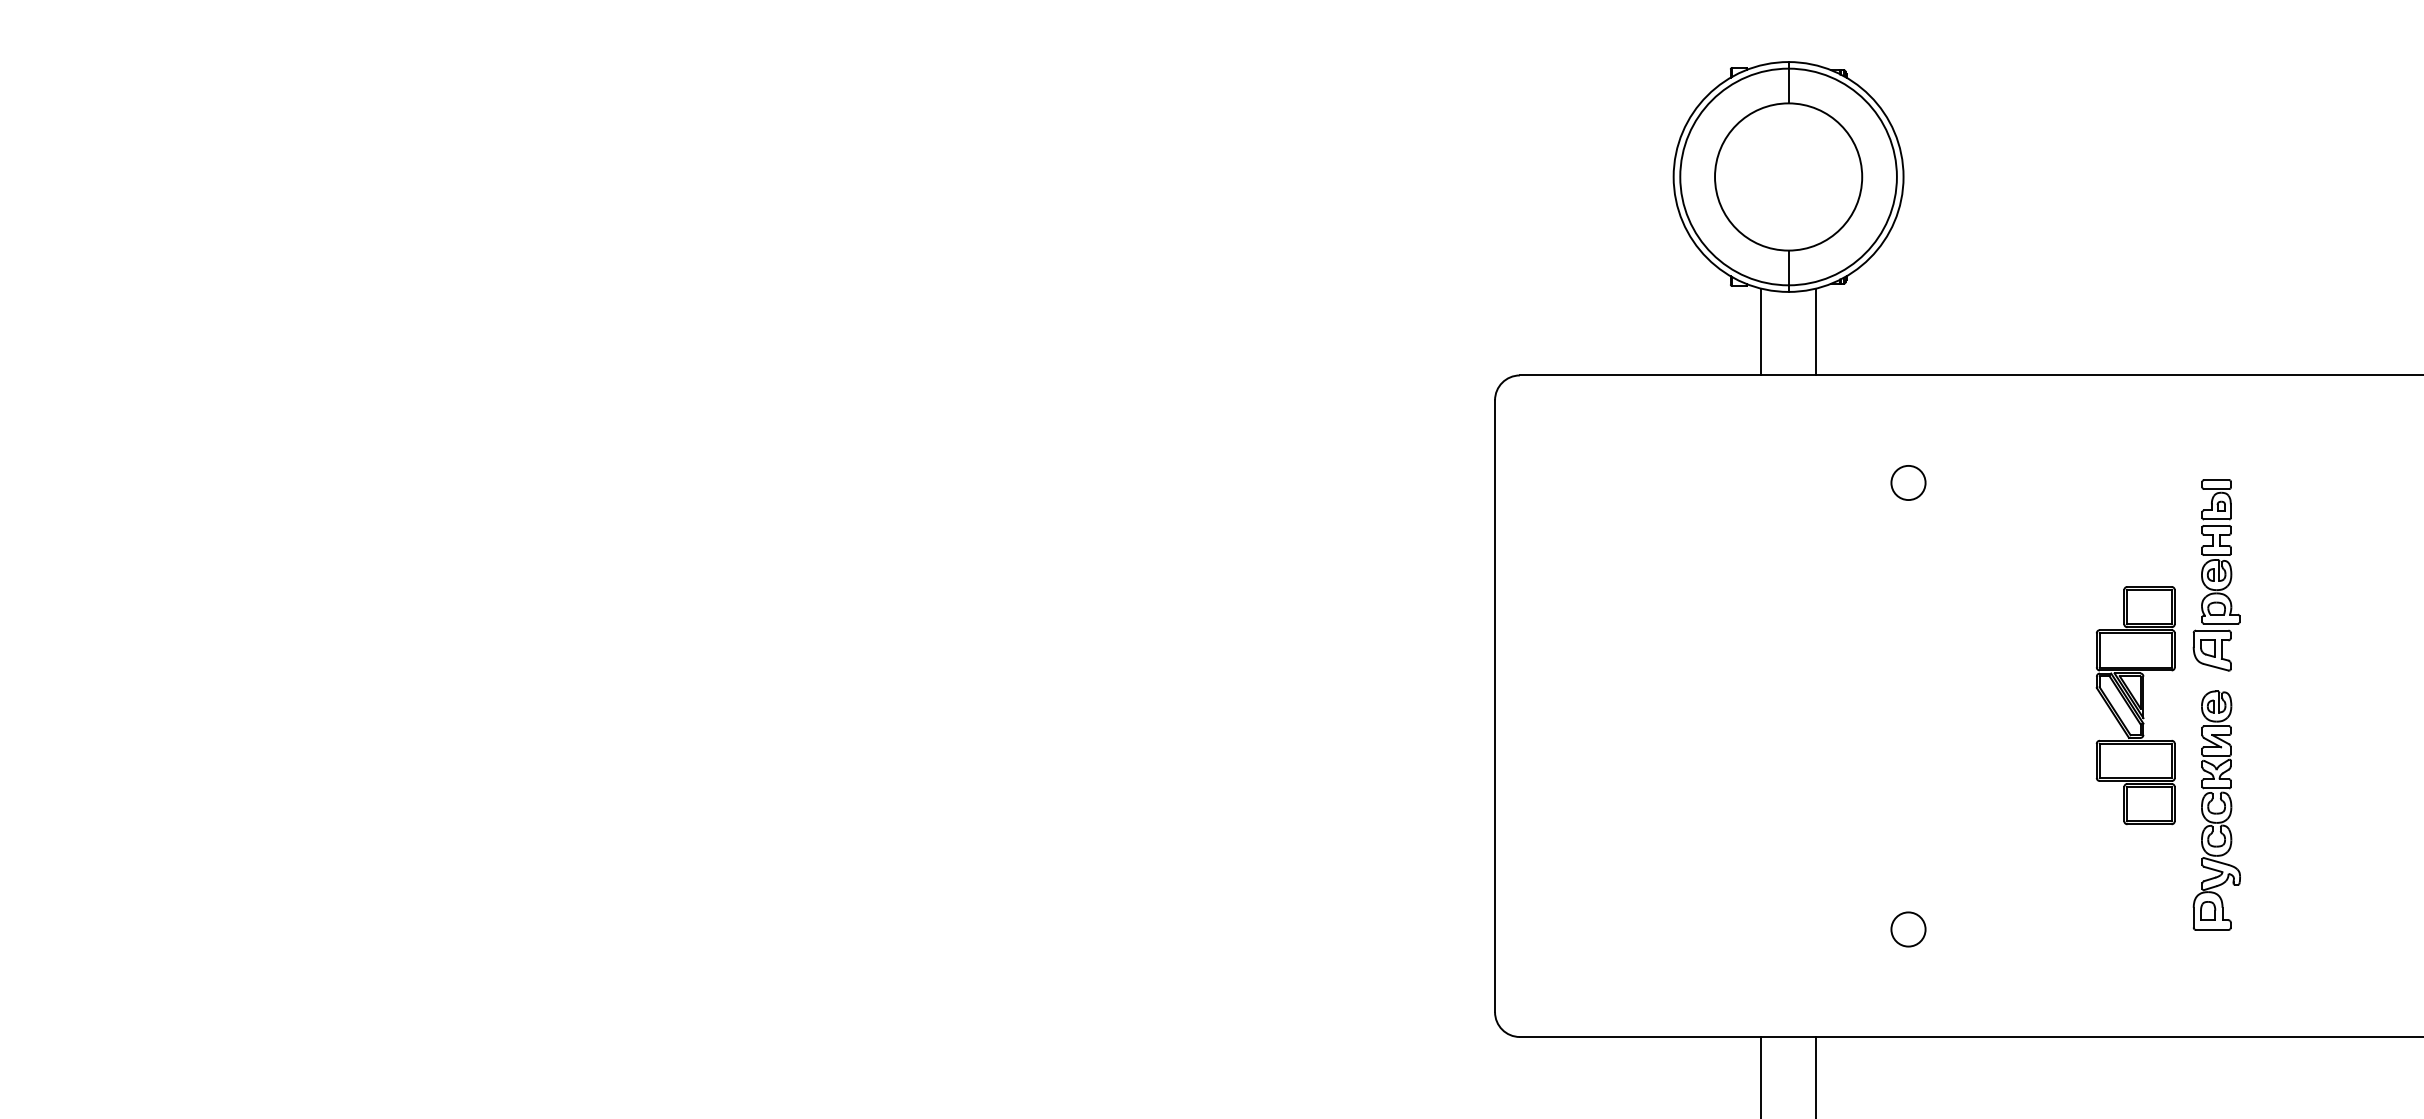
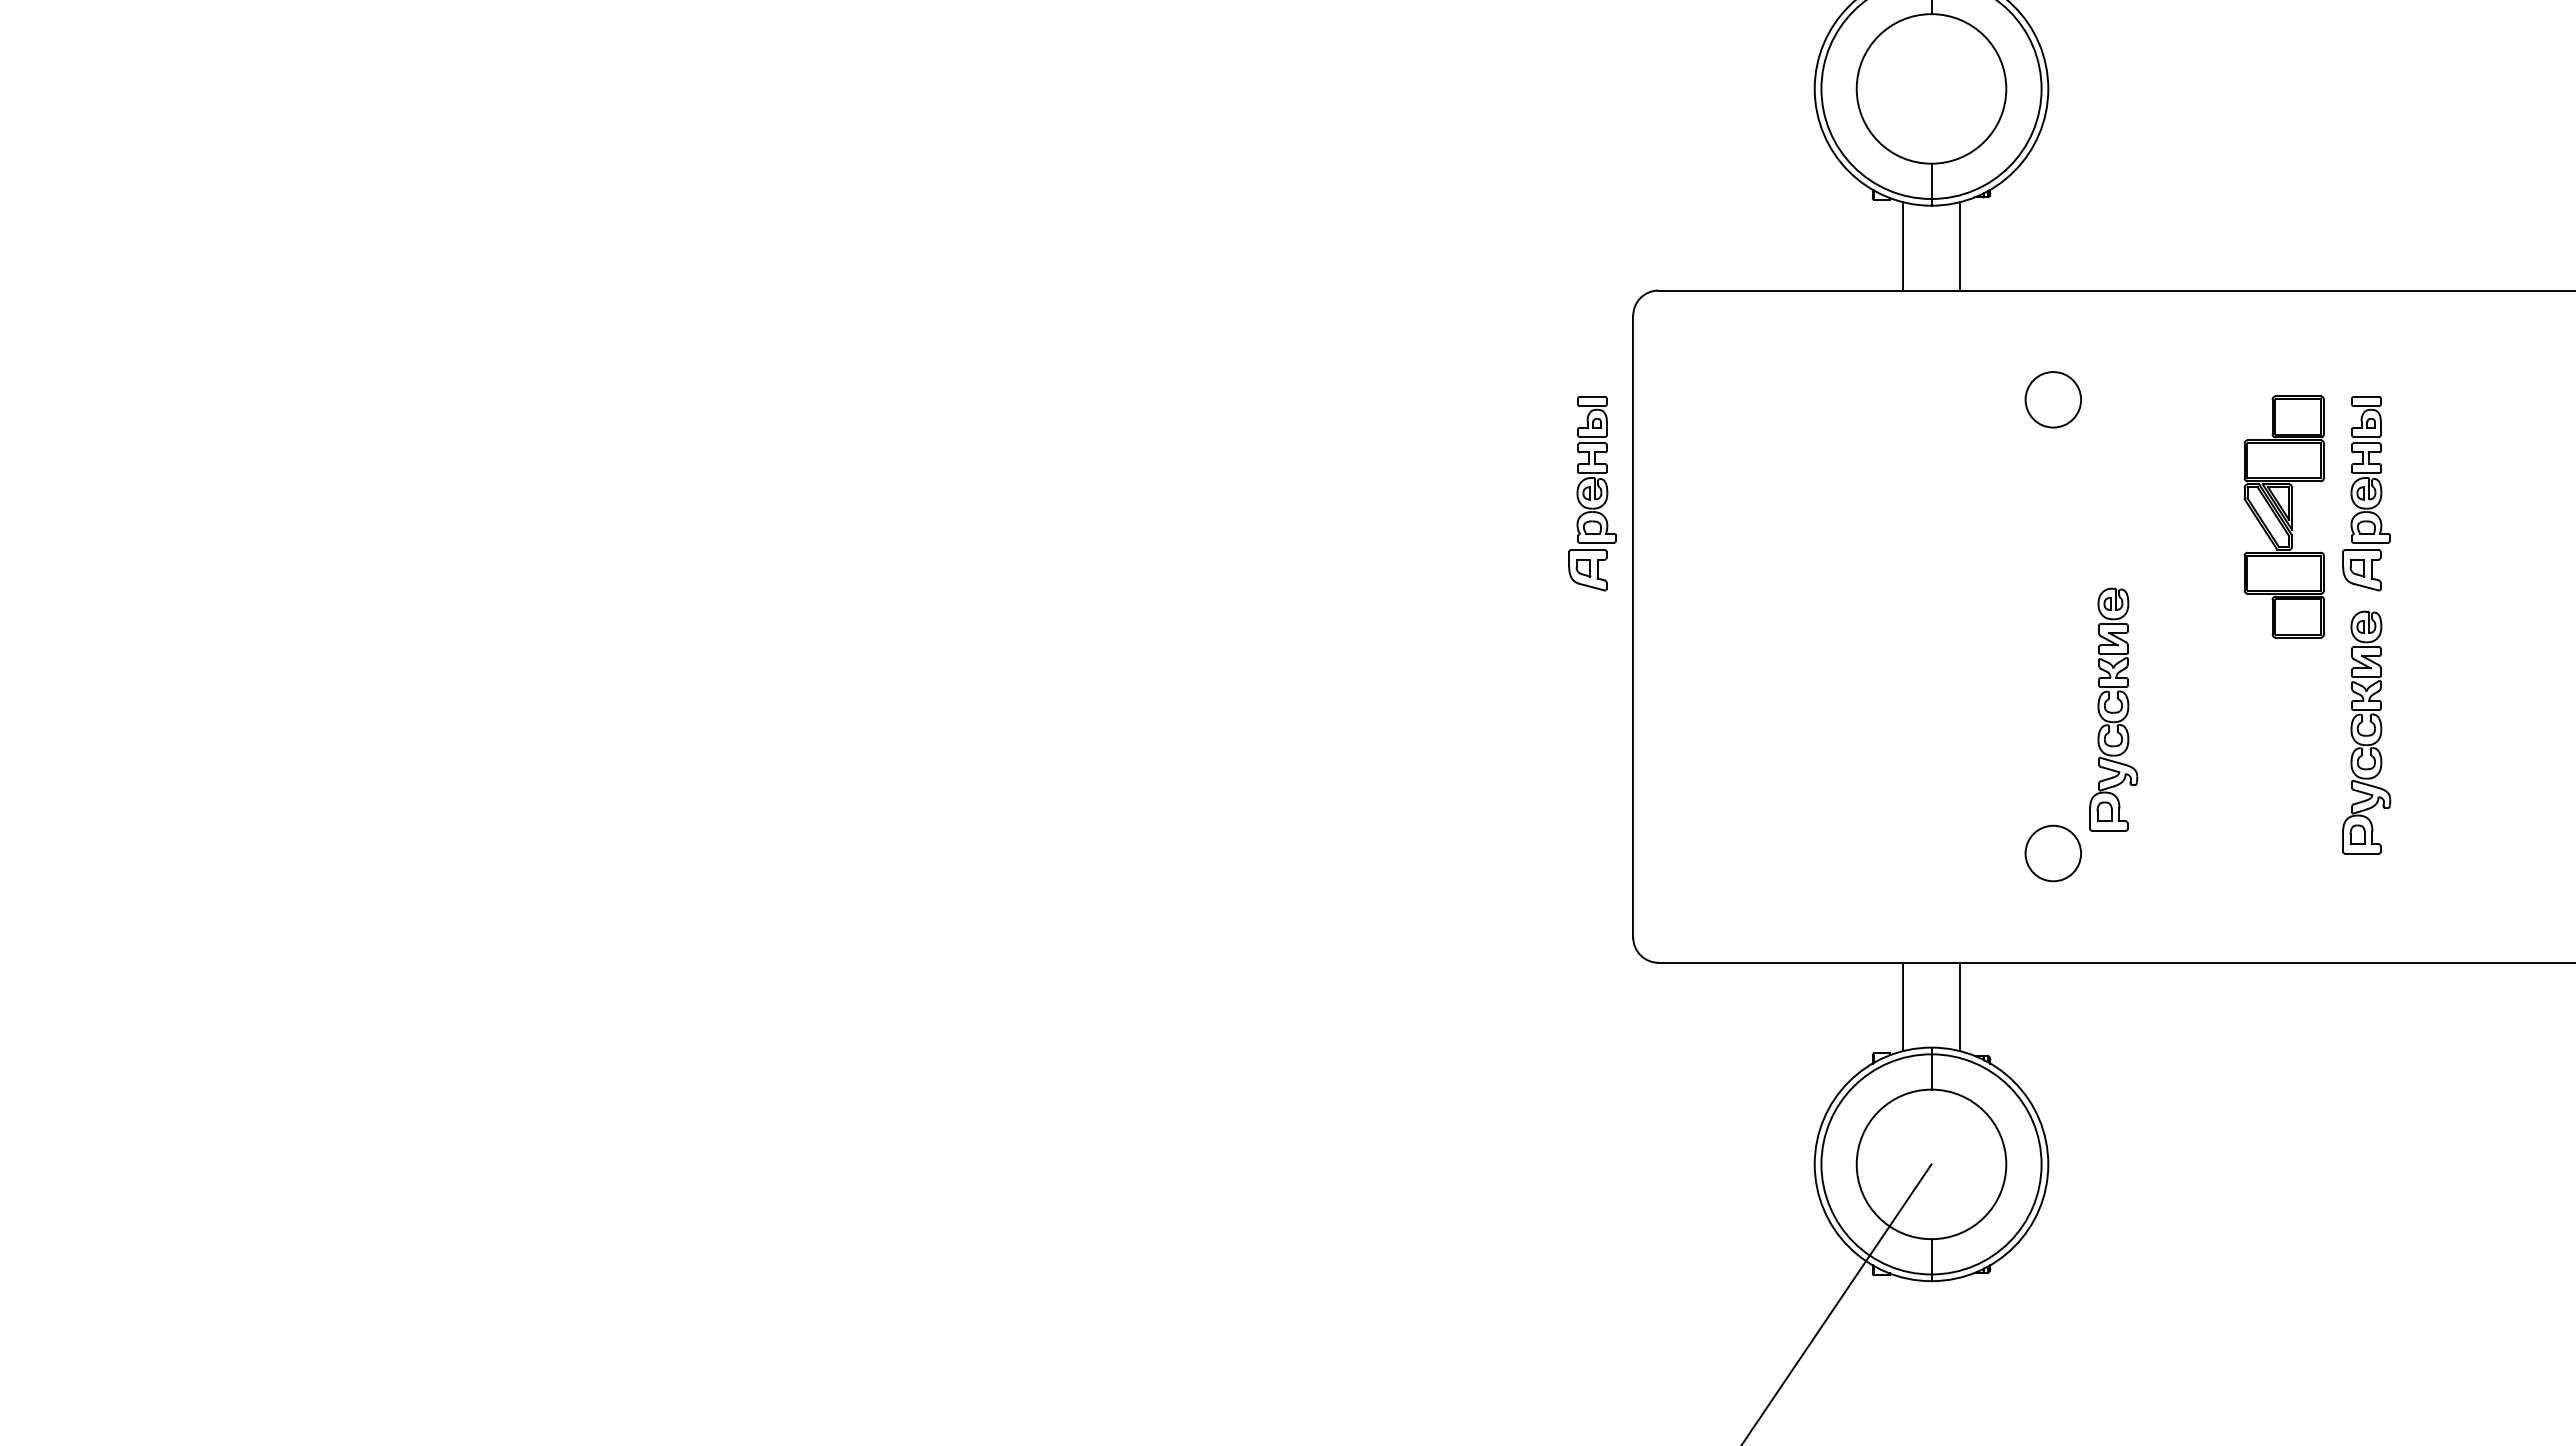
circle: (1908, 482) -> (2053, 399), size x1.6
part: (1454, 575) -> (1592, 493), added
part: (2135, 705) -> (2283, 516), moved
part: (1967, 787) -> (2113, 709), added
circle: (1908, 929) -> (2053, 853), size x1.6

